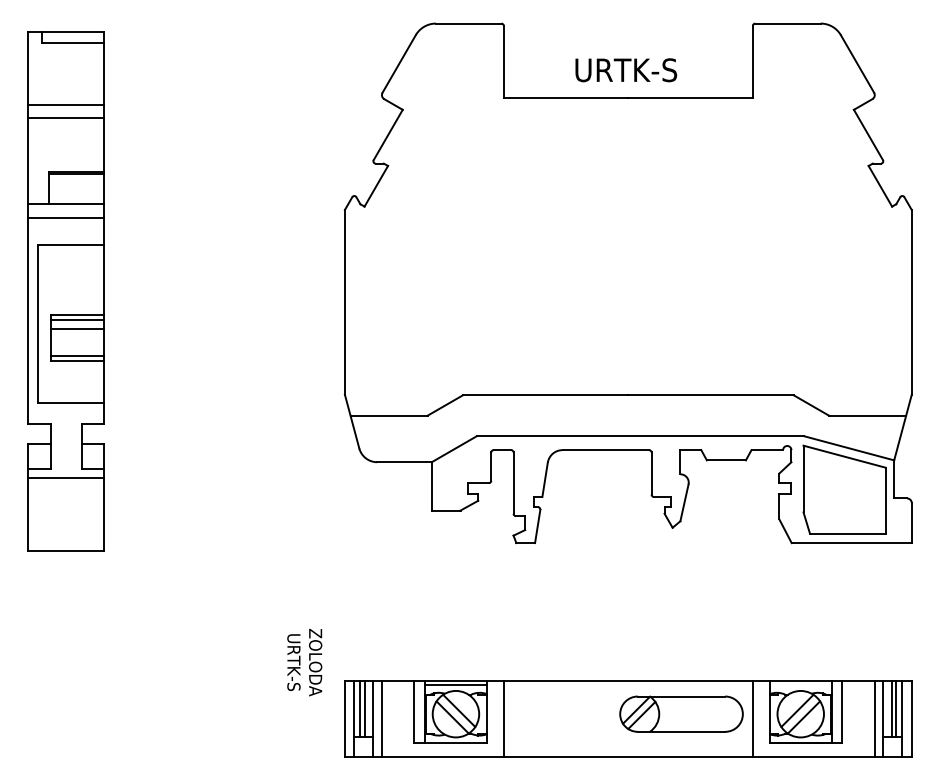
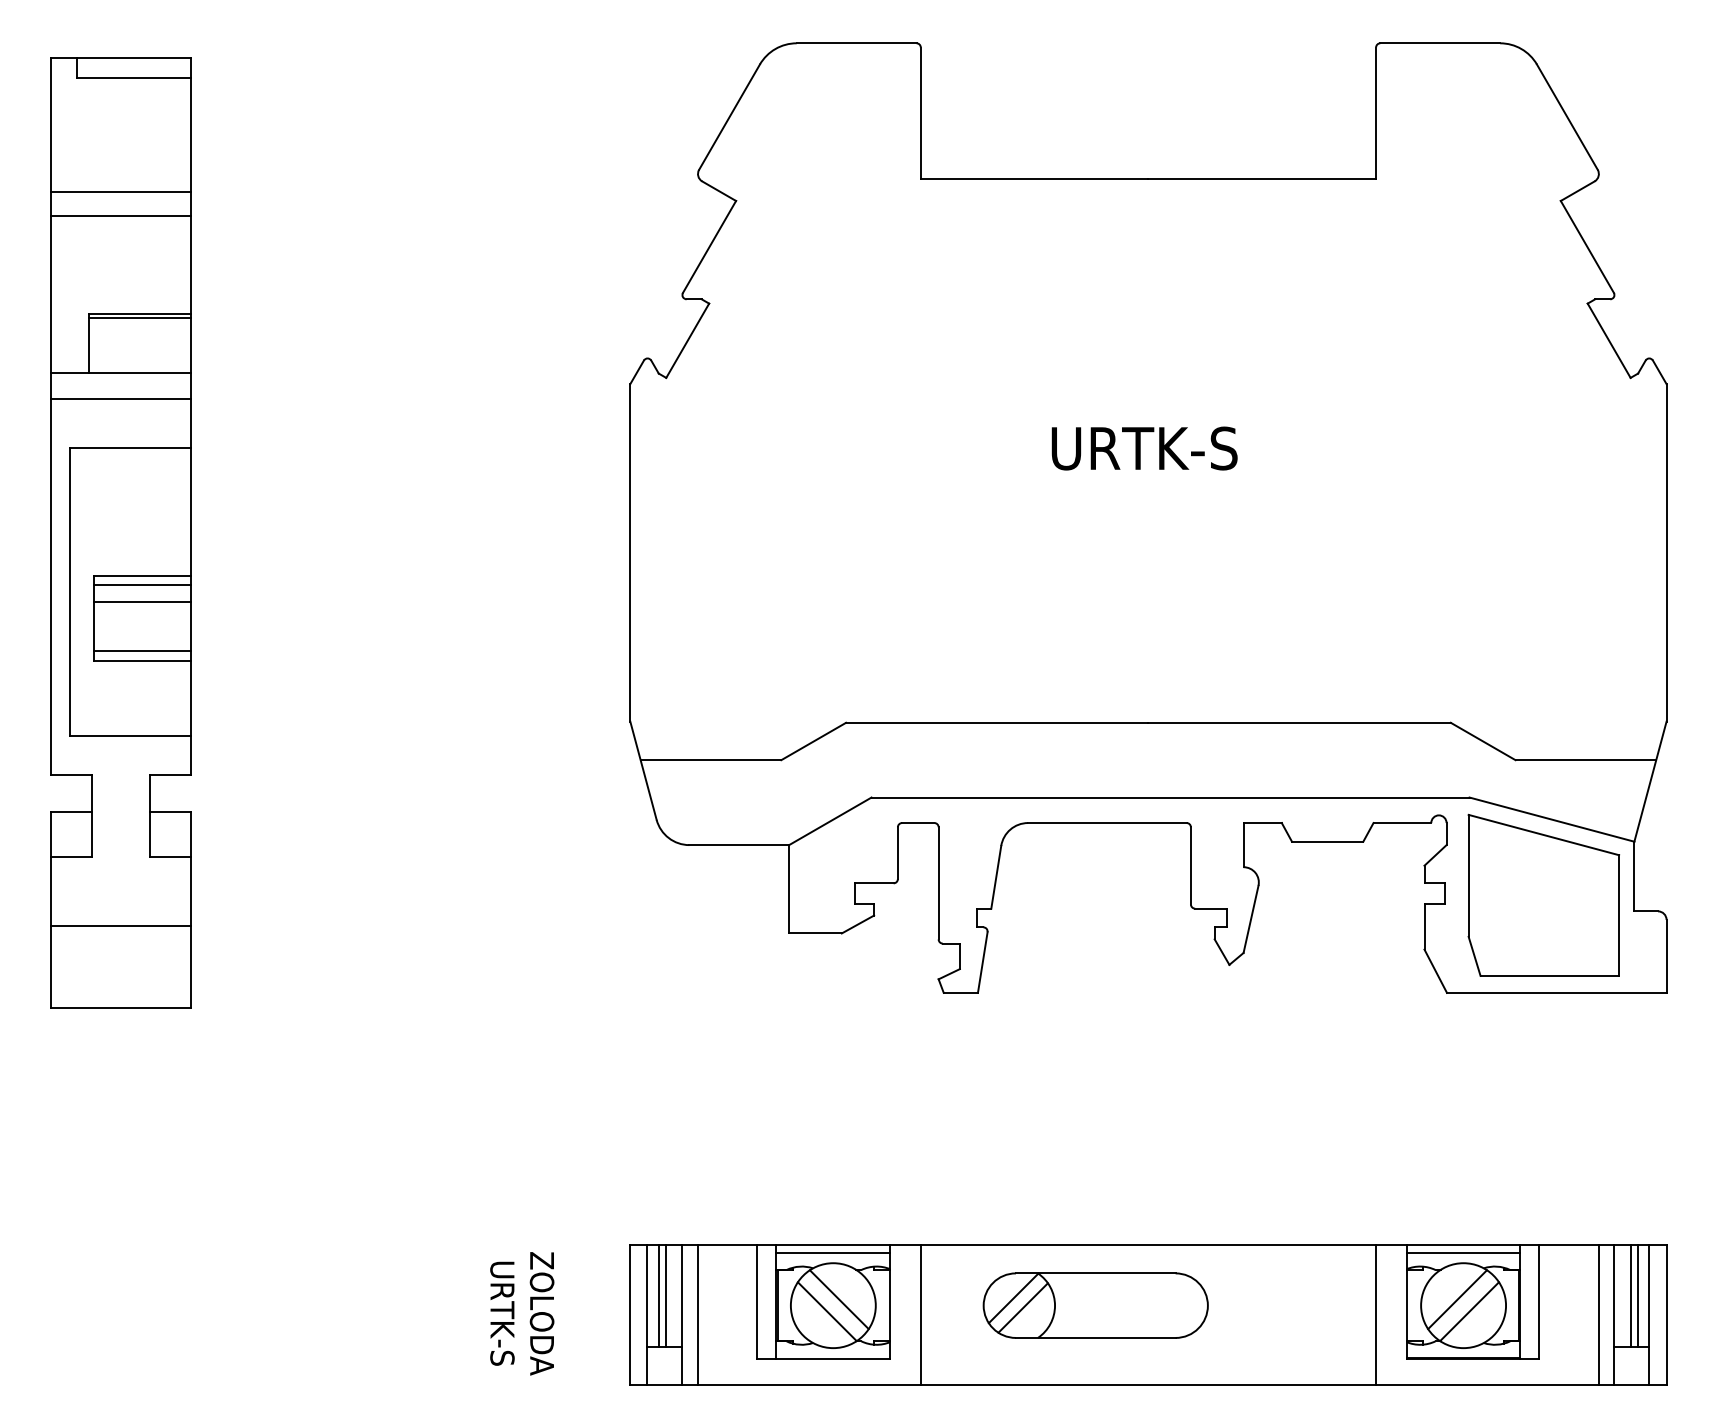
text: (626, 70) -> (1145, 448), moved
line: (66, 478) -> (121, 926), moved
text: (304, 662) -> (521, 1313), moved
line: (800, 685) -> (1463, 1253), added
part: (681, 713) -> (1095, 1304), moved

